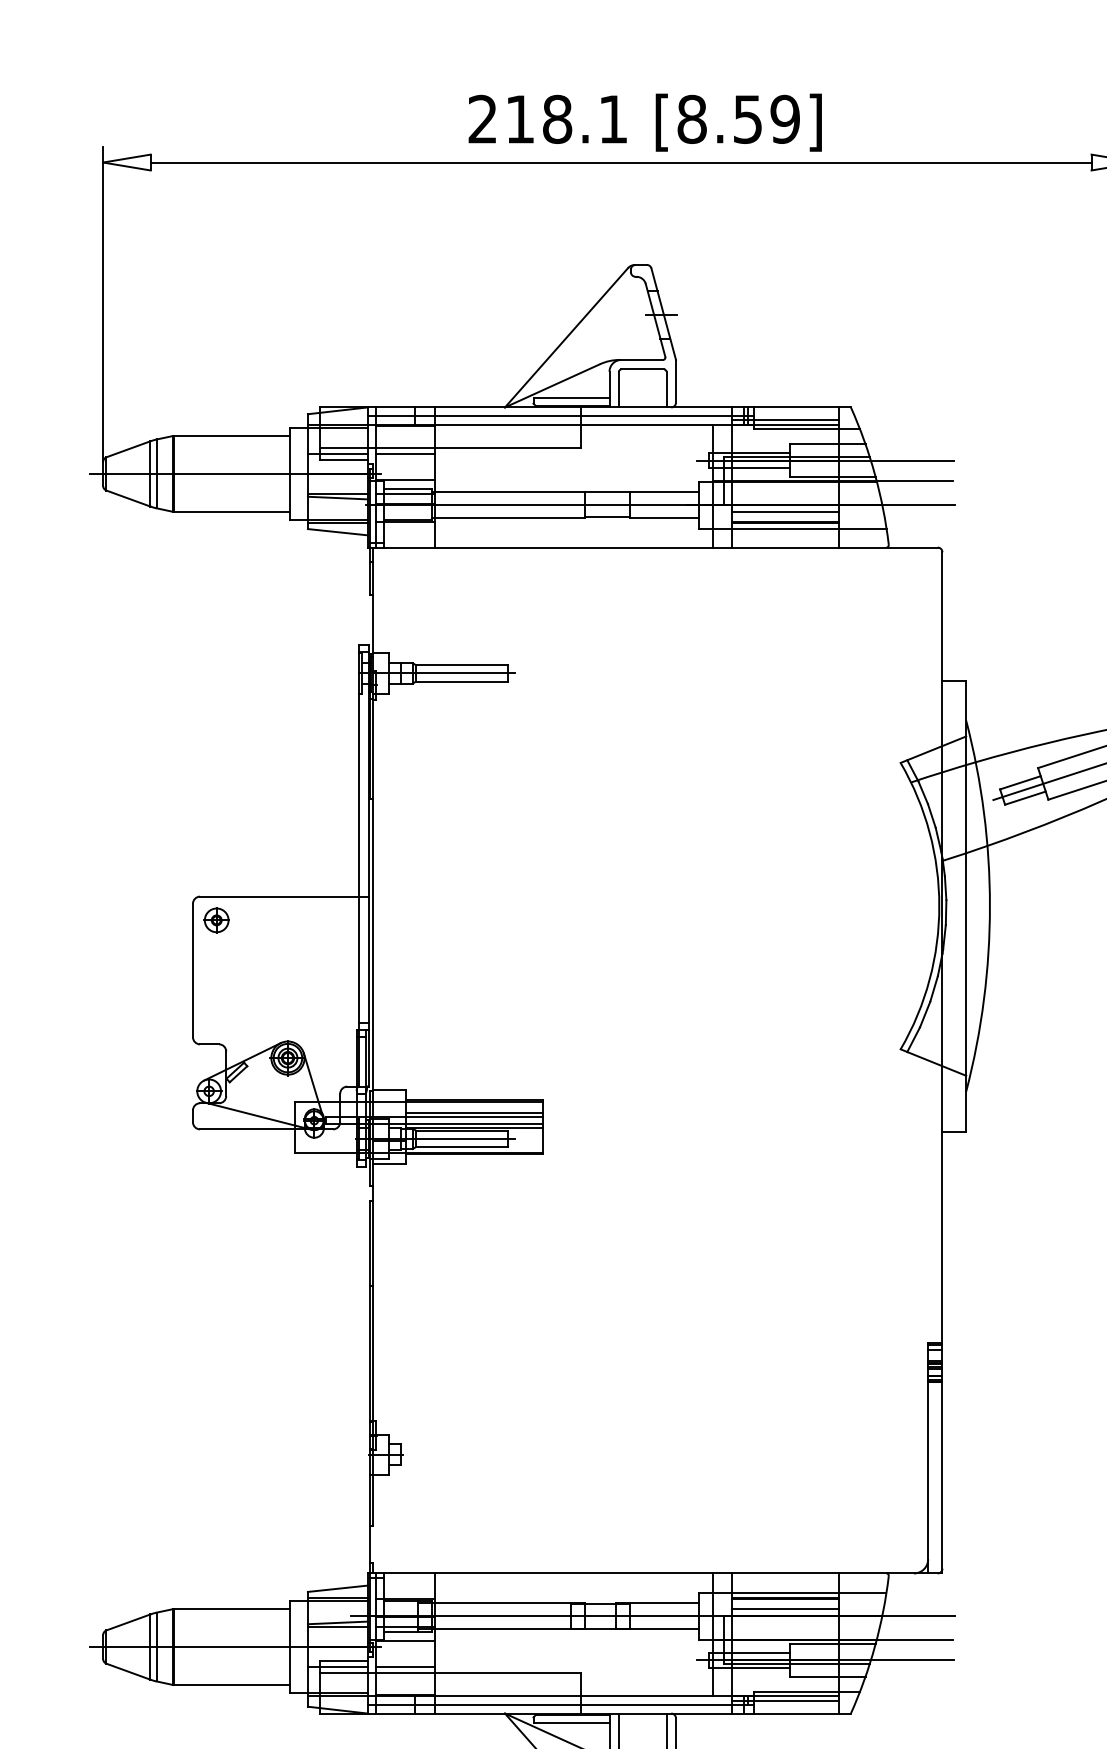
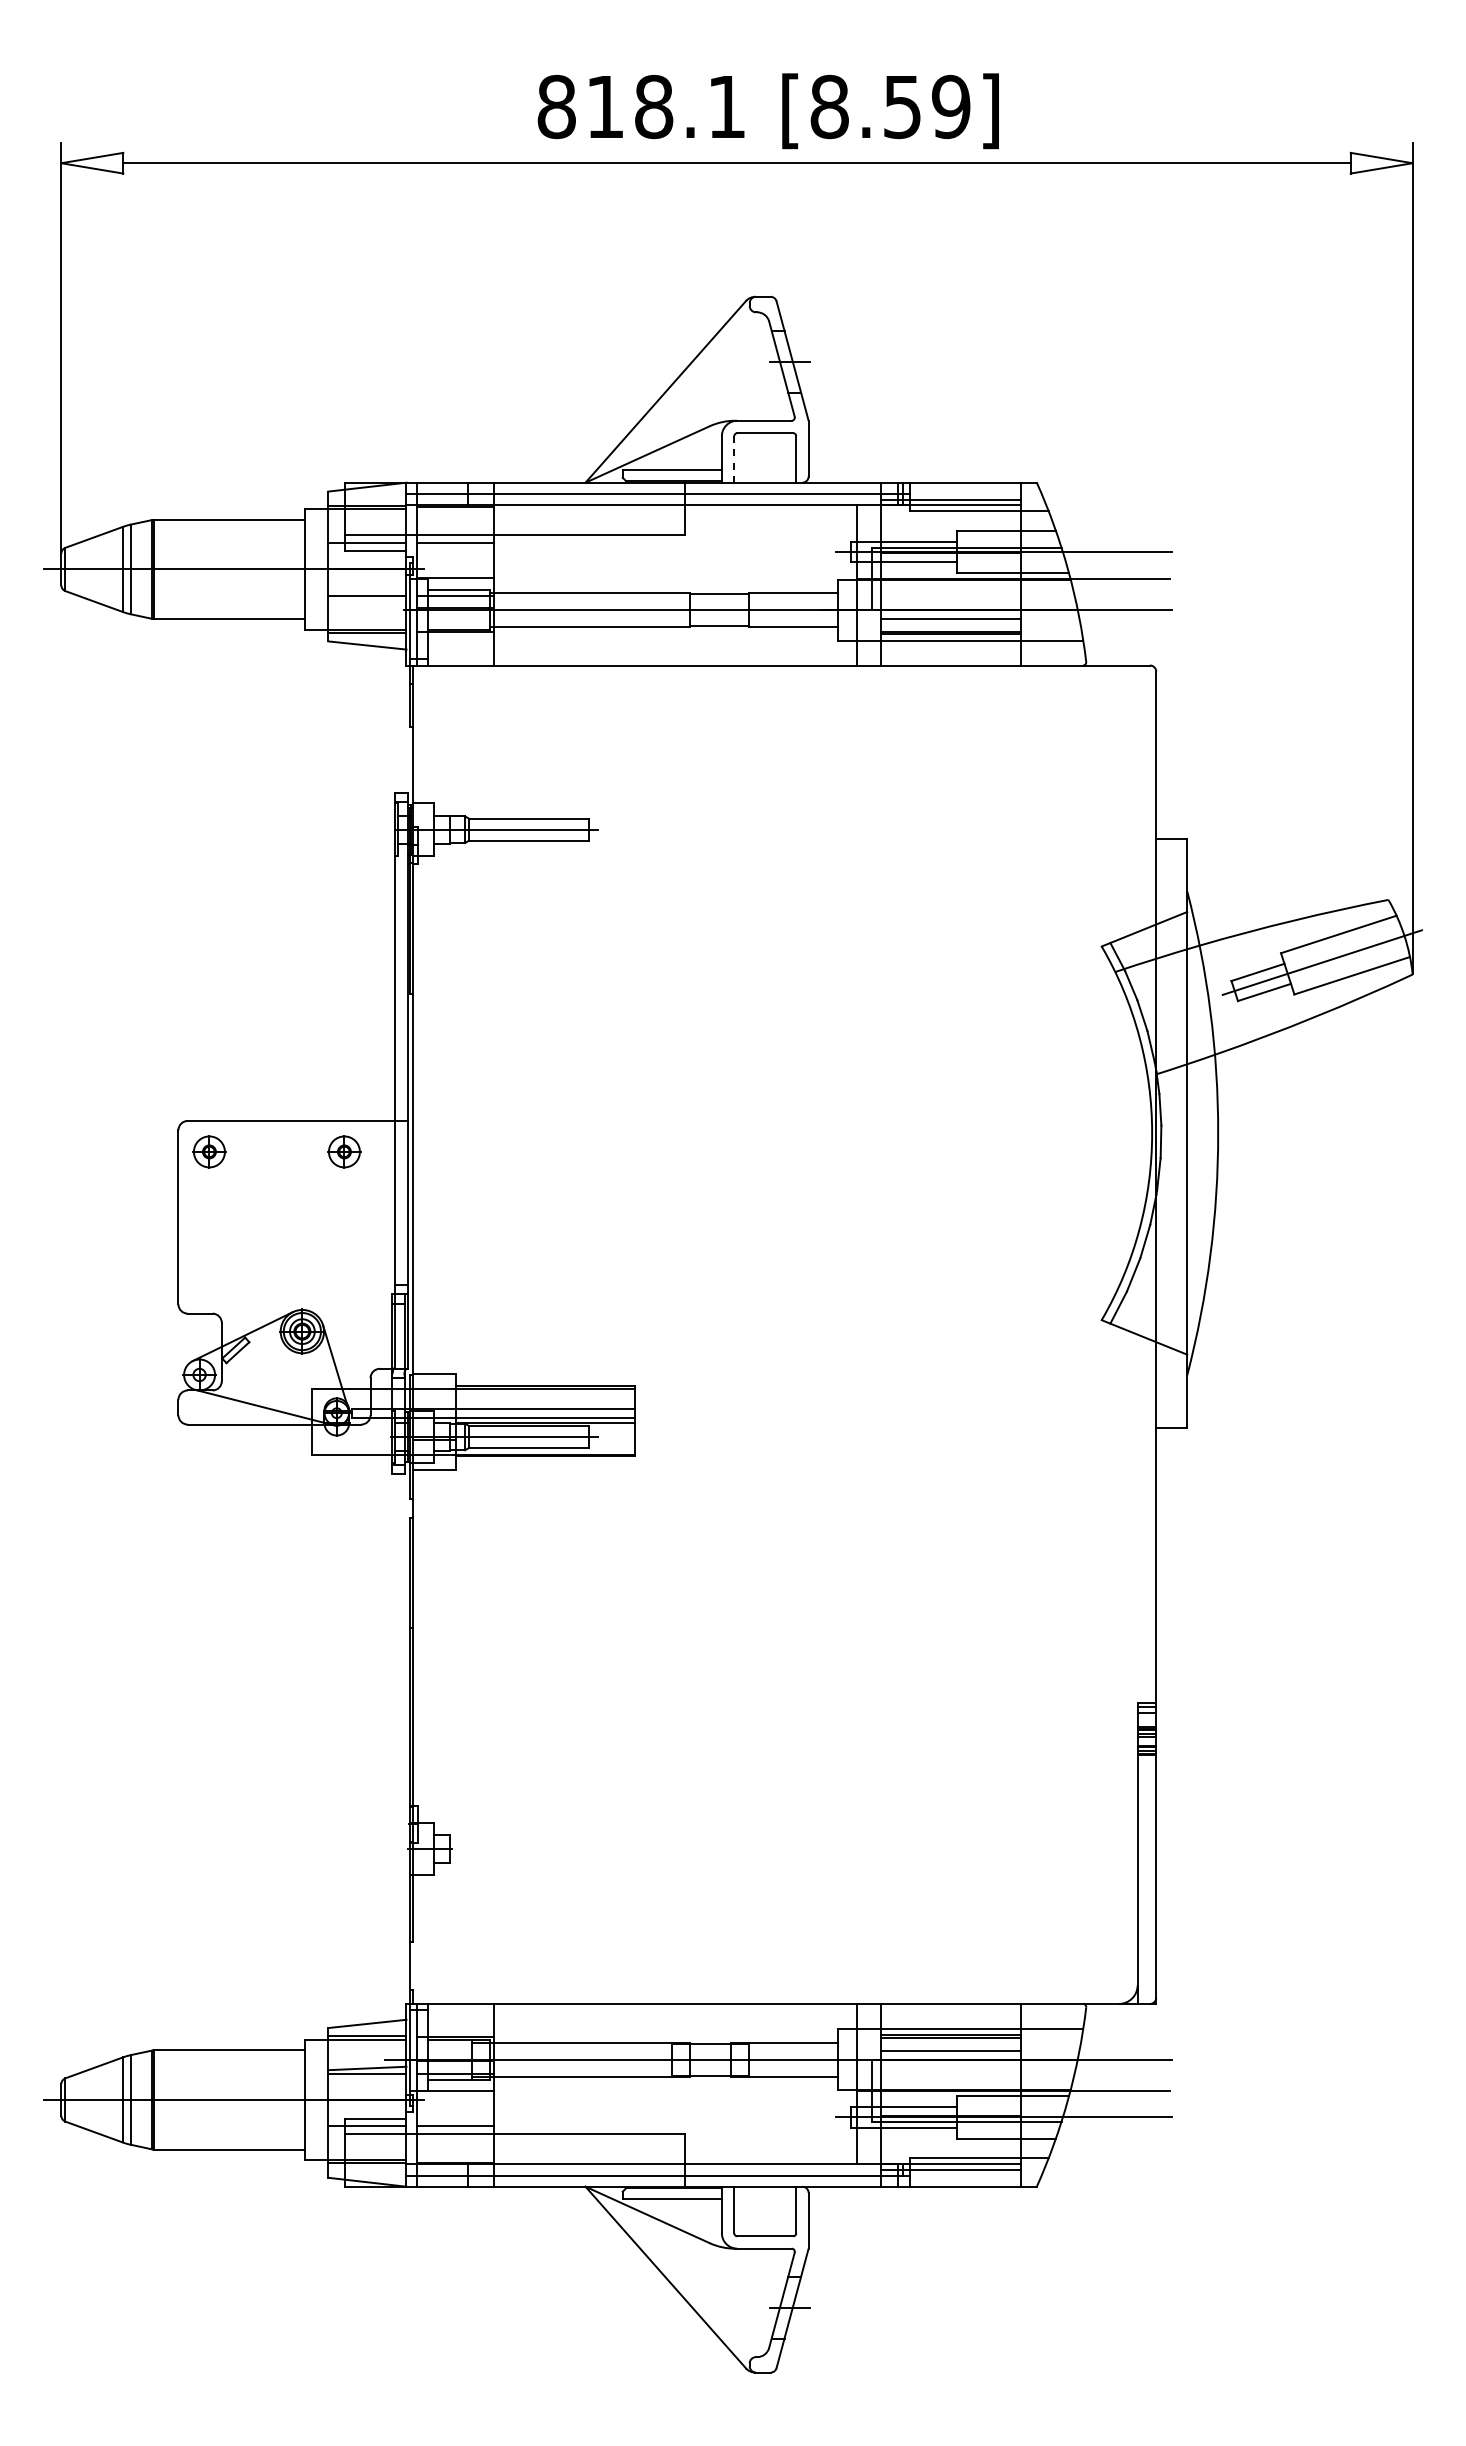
text: (482, 119) -> (556, 106), 218.1 -> 818.1
line: (619, 389) -> (734, 459), solid -> dashed
line: (337, 497) -> (367, 600), removed
part: (320, 920) -> (344, 1151), added
line: (474, 1113) -> (545, 1403), removed

